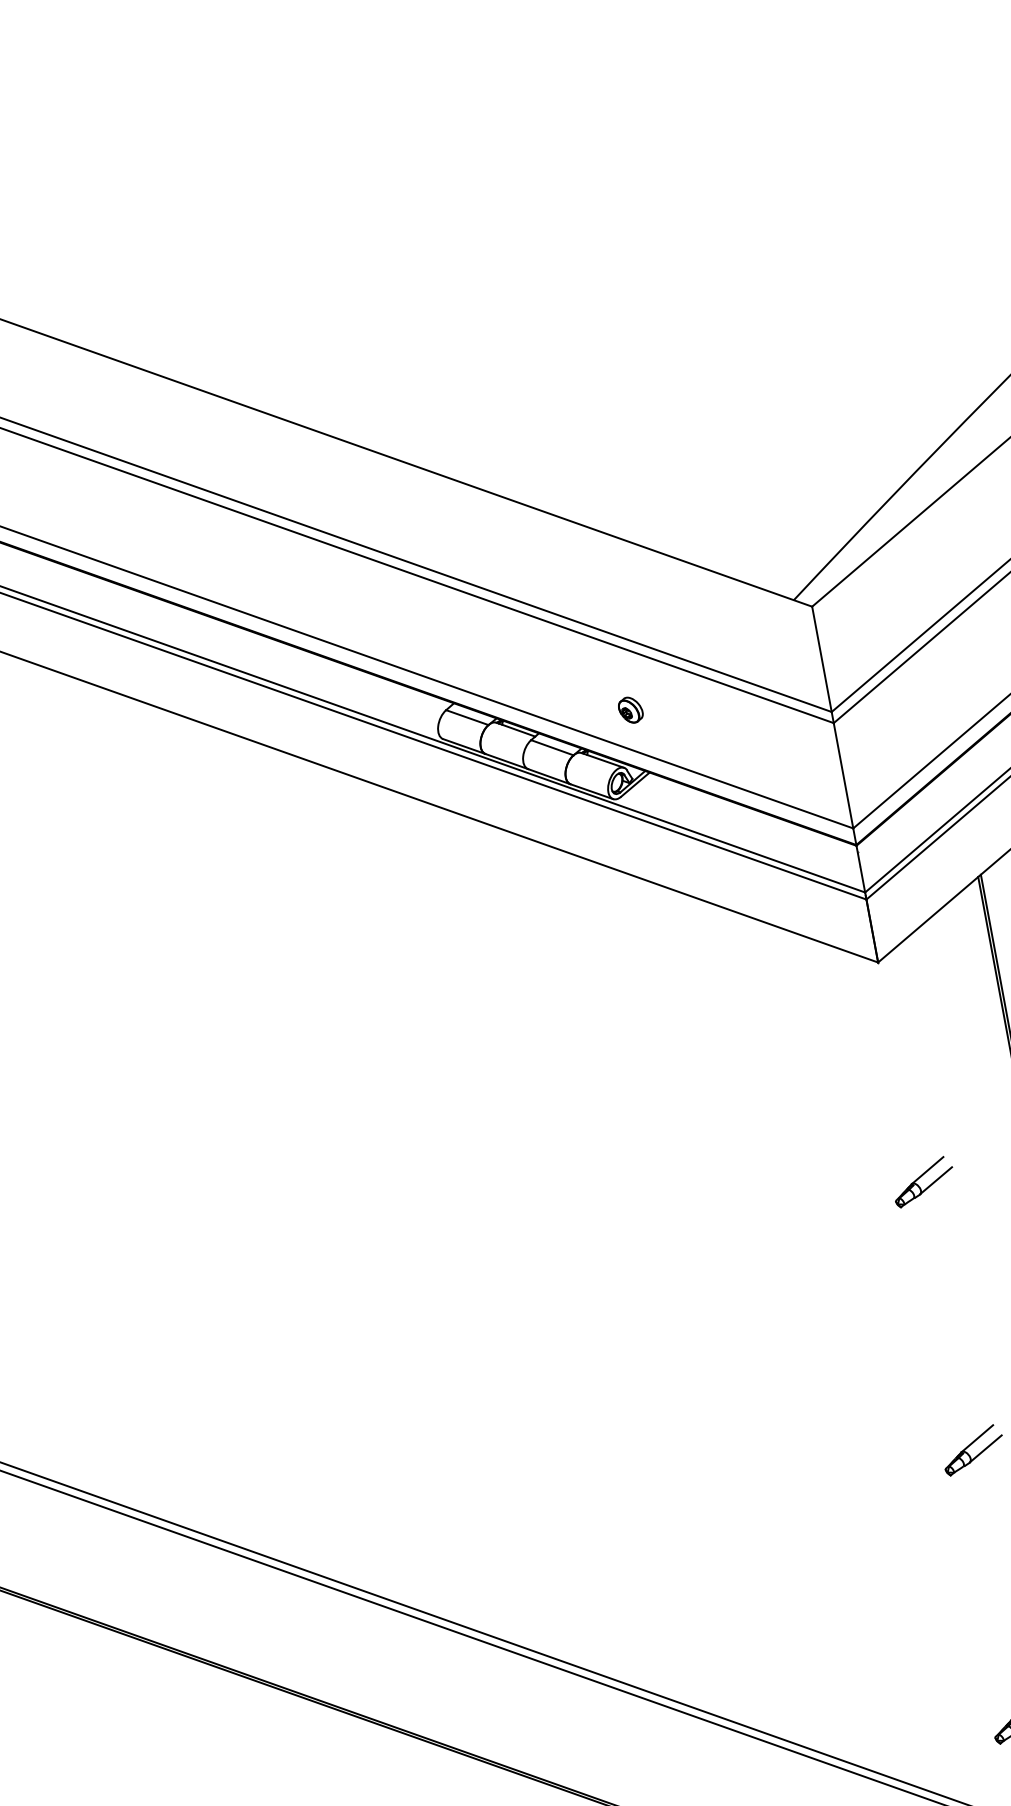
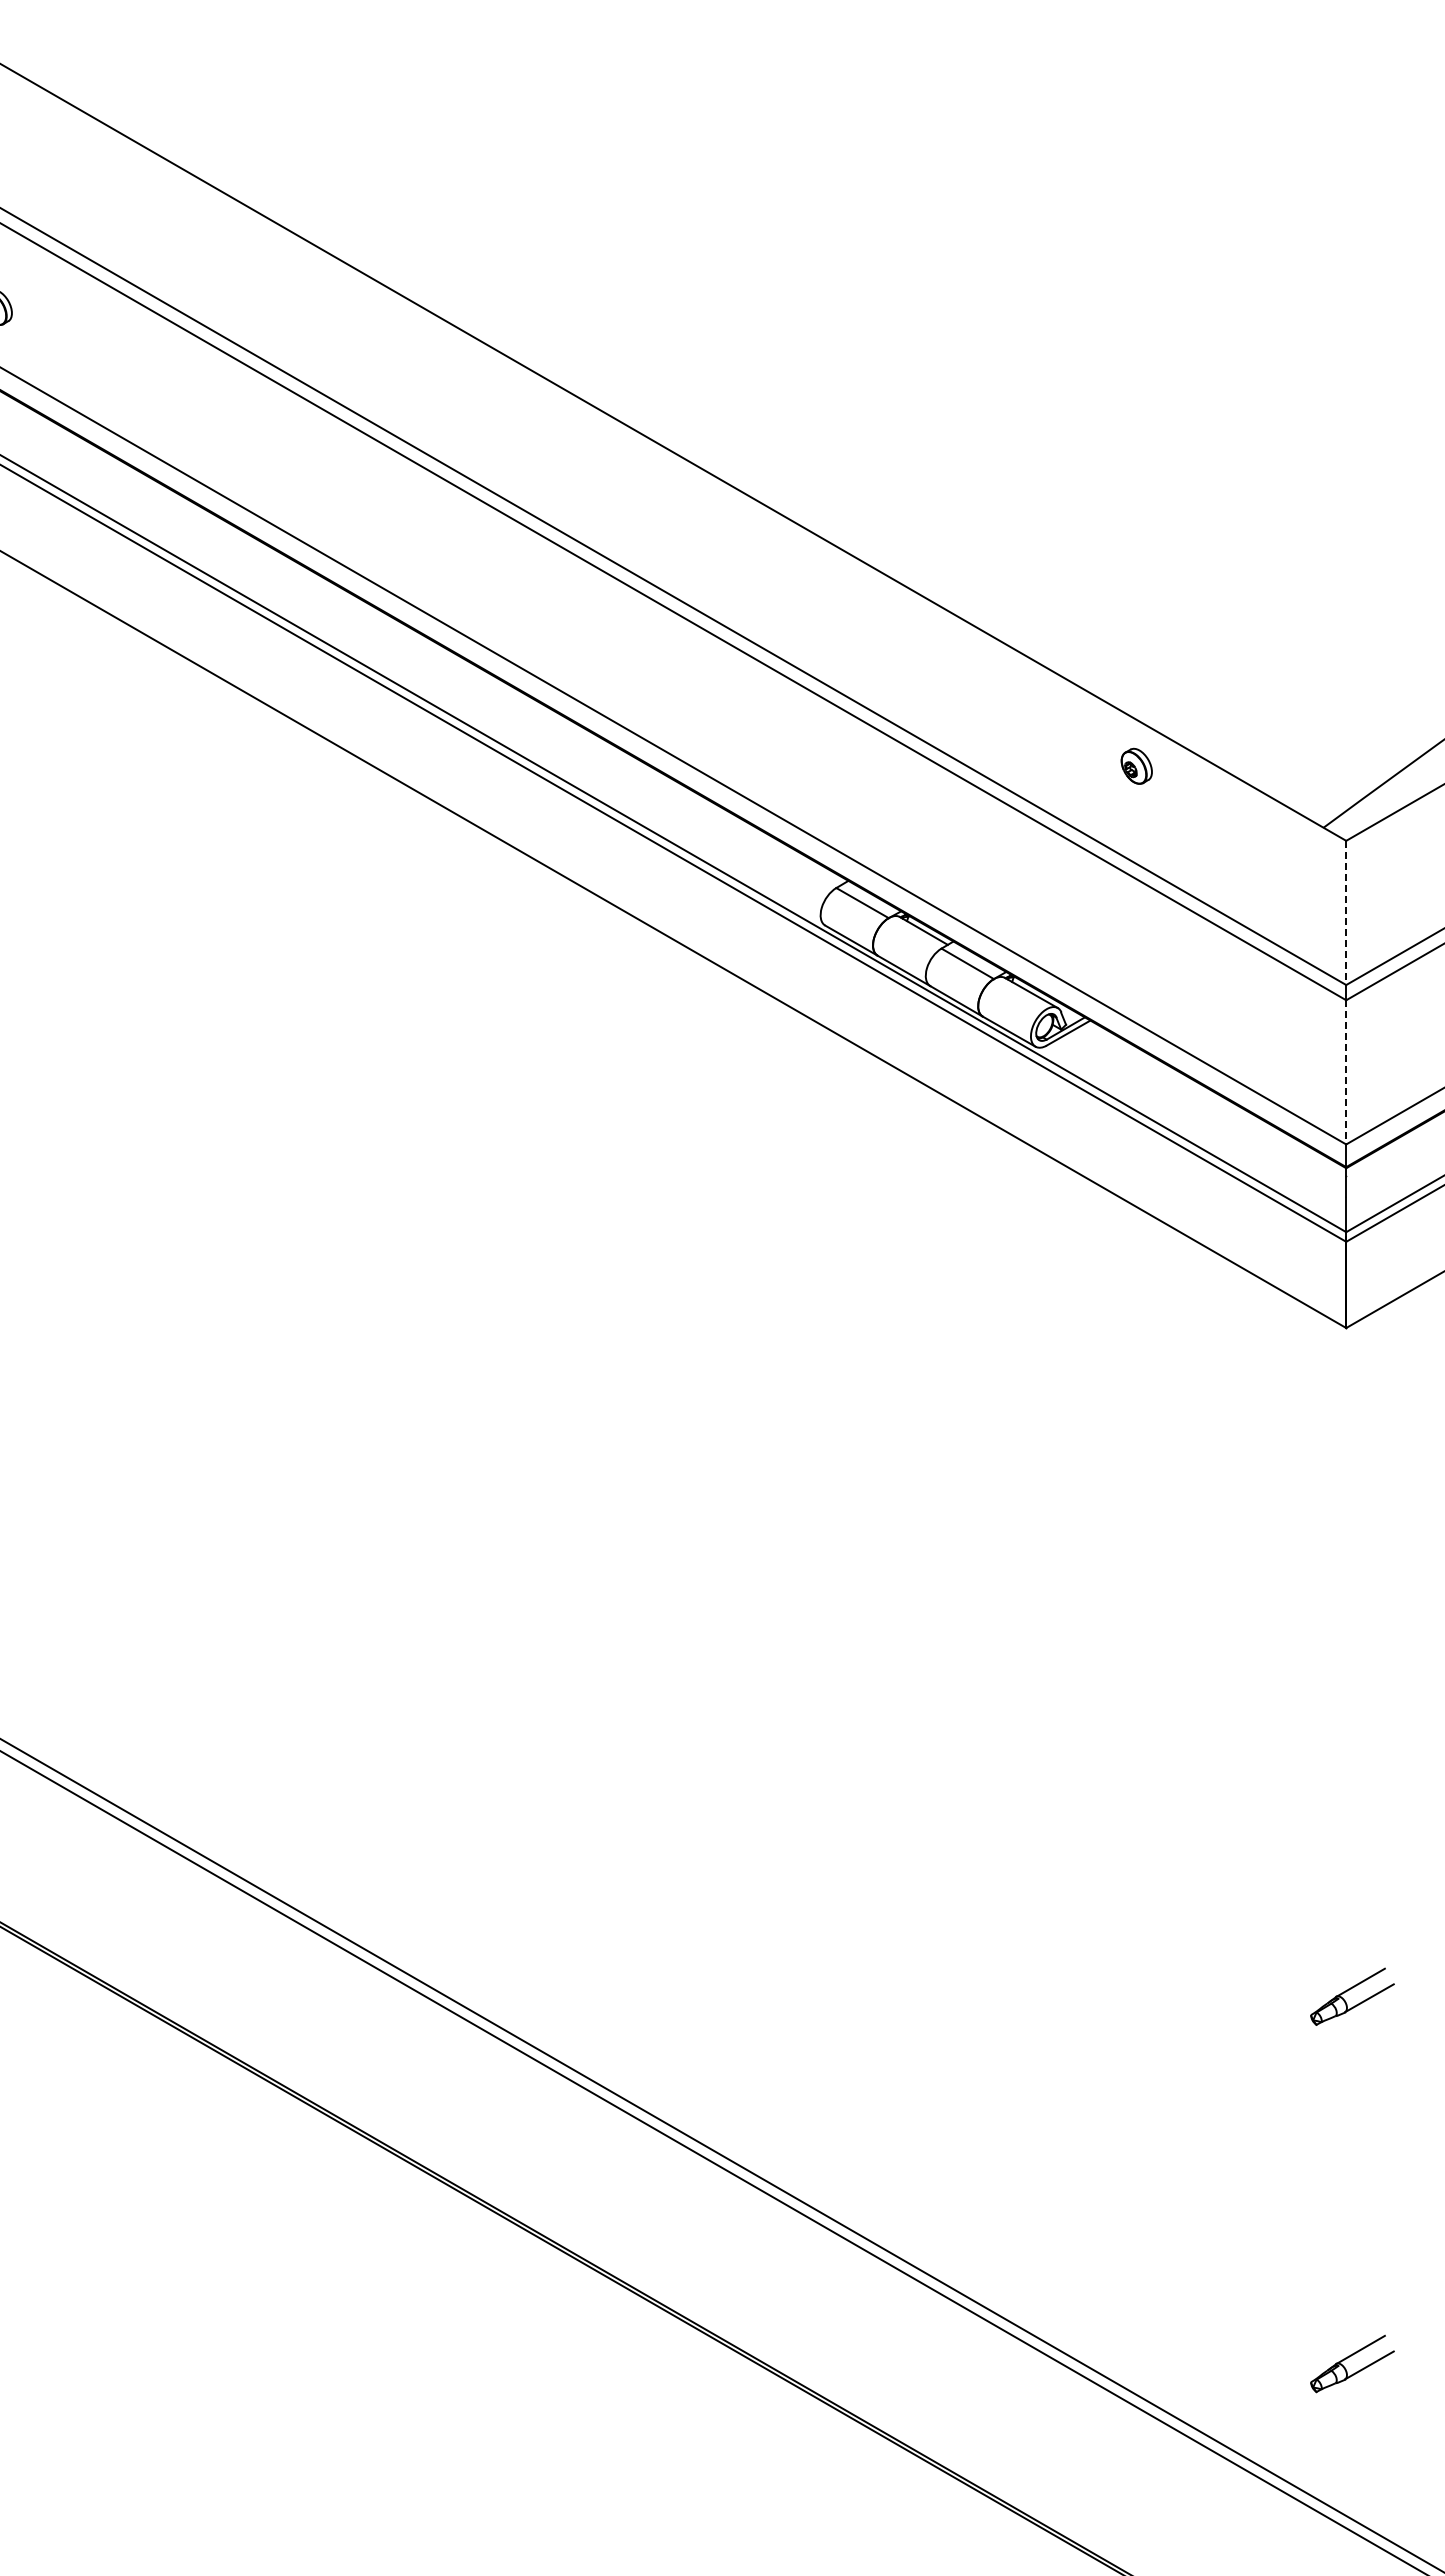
line: (822, 659) -> (1346, 913), solid -> dashed
part: (630, 709) -> (1136, 765), moved
line: (843, 775) -> (1346, 1072), solid -> dashed
part: (920, 1177) -> (1349, 1623), removed

